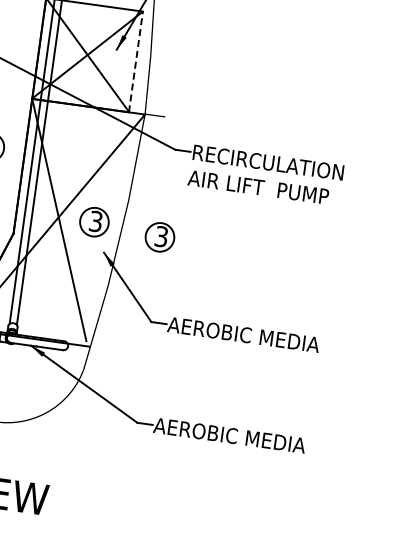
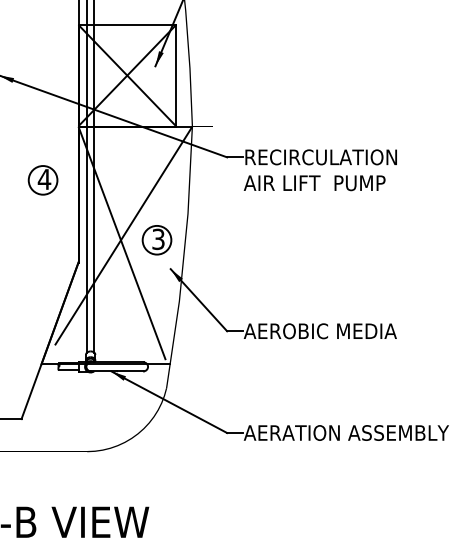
line: (136, 61) -> (176, 75), dashed -> solid
part: (159, 237) -> (223, 246), removed
text: (274, 441) -> (365, 432), AEROBIC MEDIA -> AERATION ASSEMBLY

